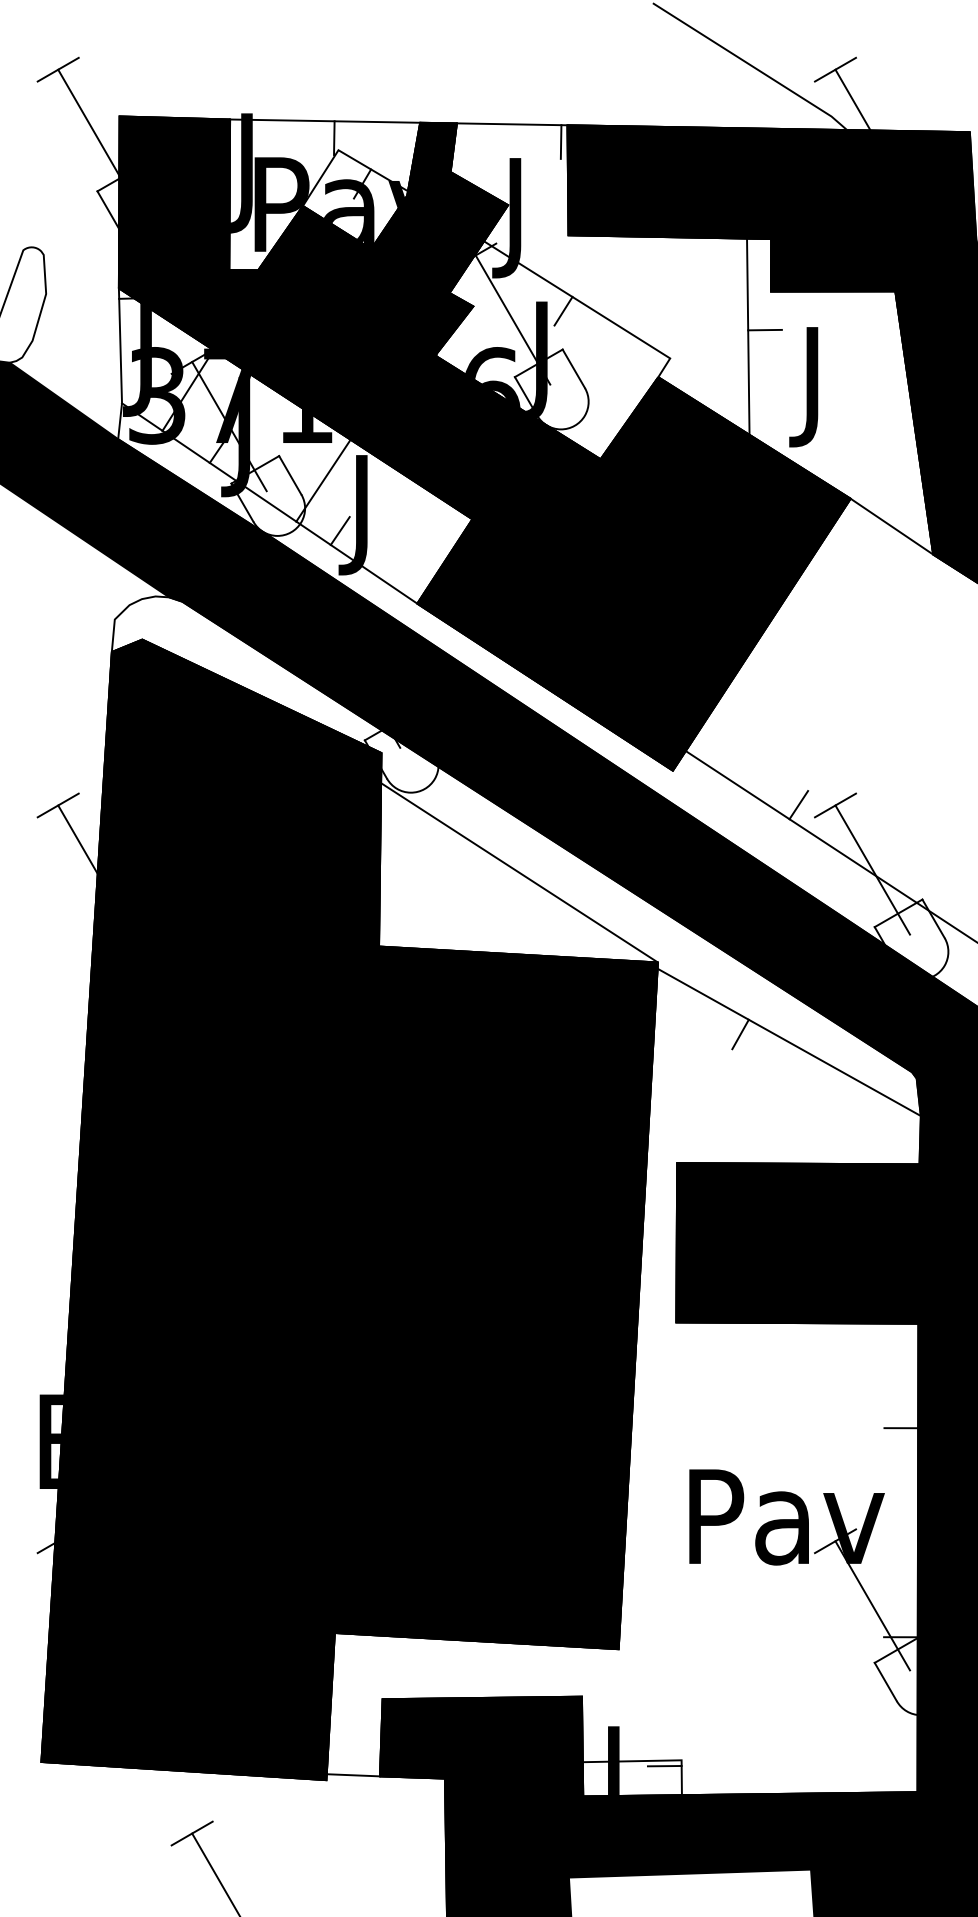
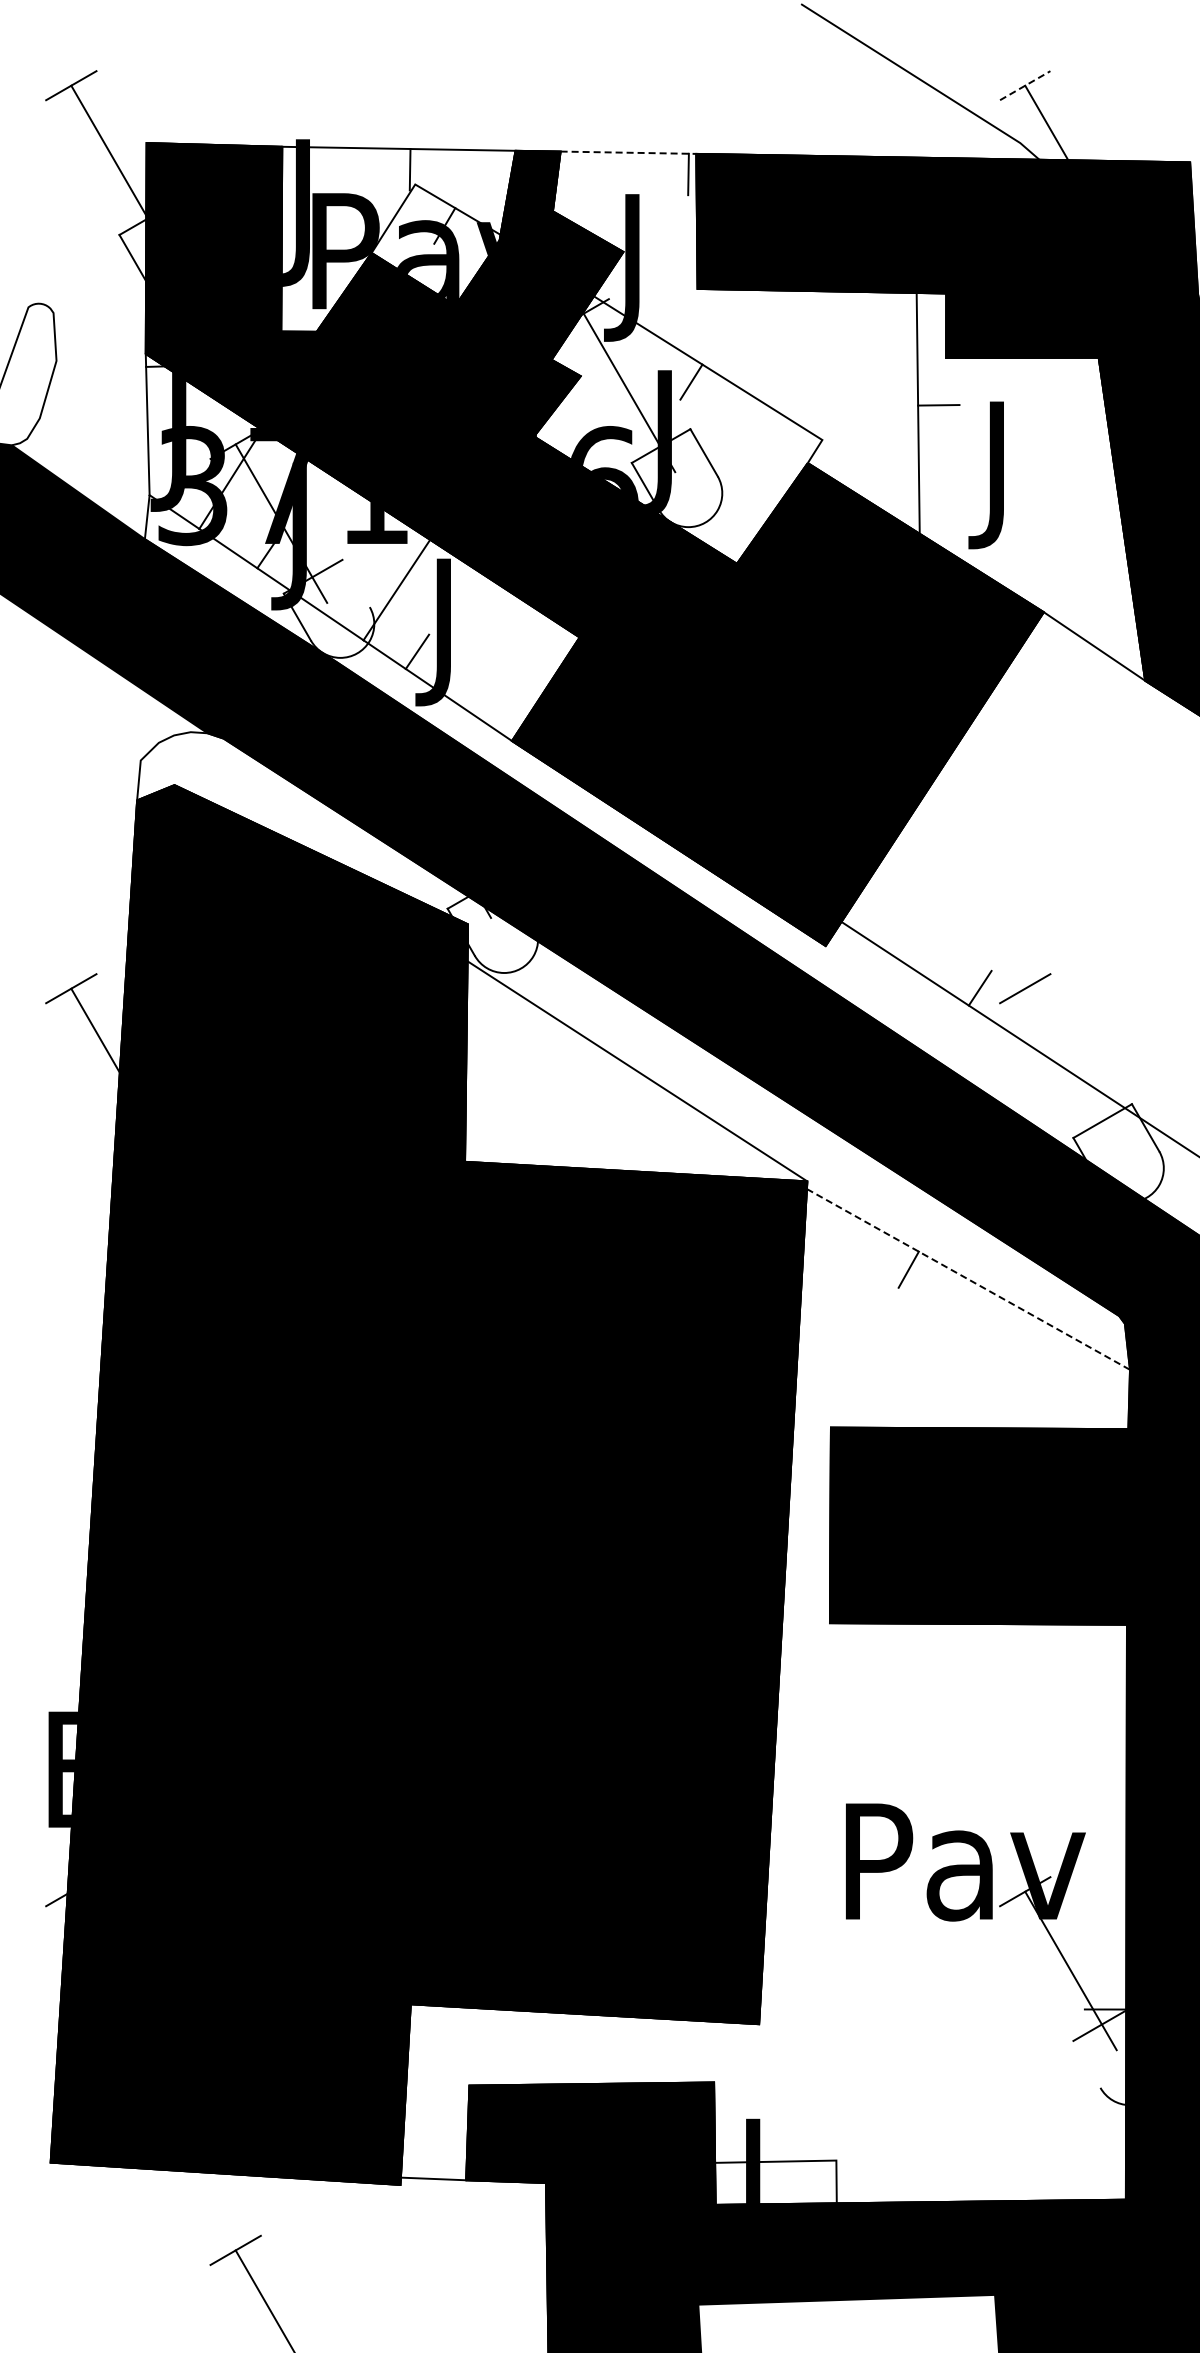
line: (835, 69) -> (1025, 85), solid -> dashed
line: (512, 124) -> (628, 152), solid -> dashed
line: (289, 475) -> (355, 583), removed
line: (872, 869) -> (1070, 1067), removed
line: (789, 1042) -> (968, 1279), solid -> dashed
line: (900, 1427) -> (1105, 1752), removed
line: (885, 1681) -> (1086, 2063), removed
line: (664, 1765) -> (815, 2167), removed

